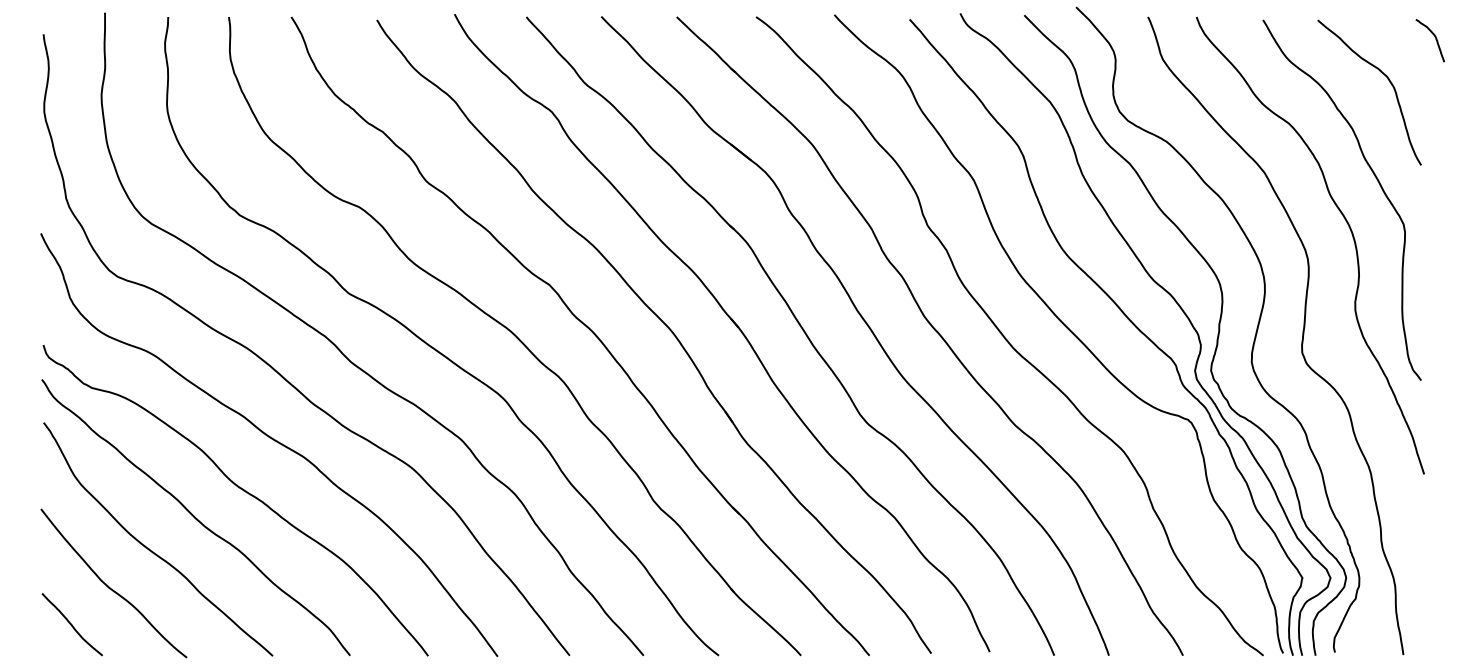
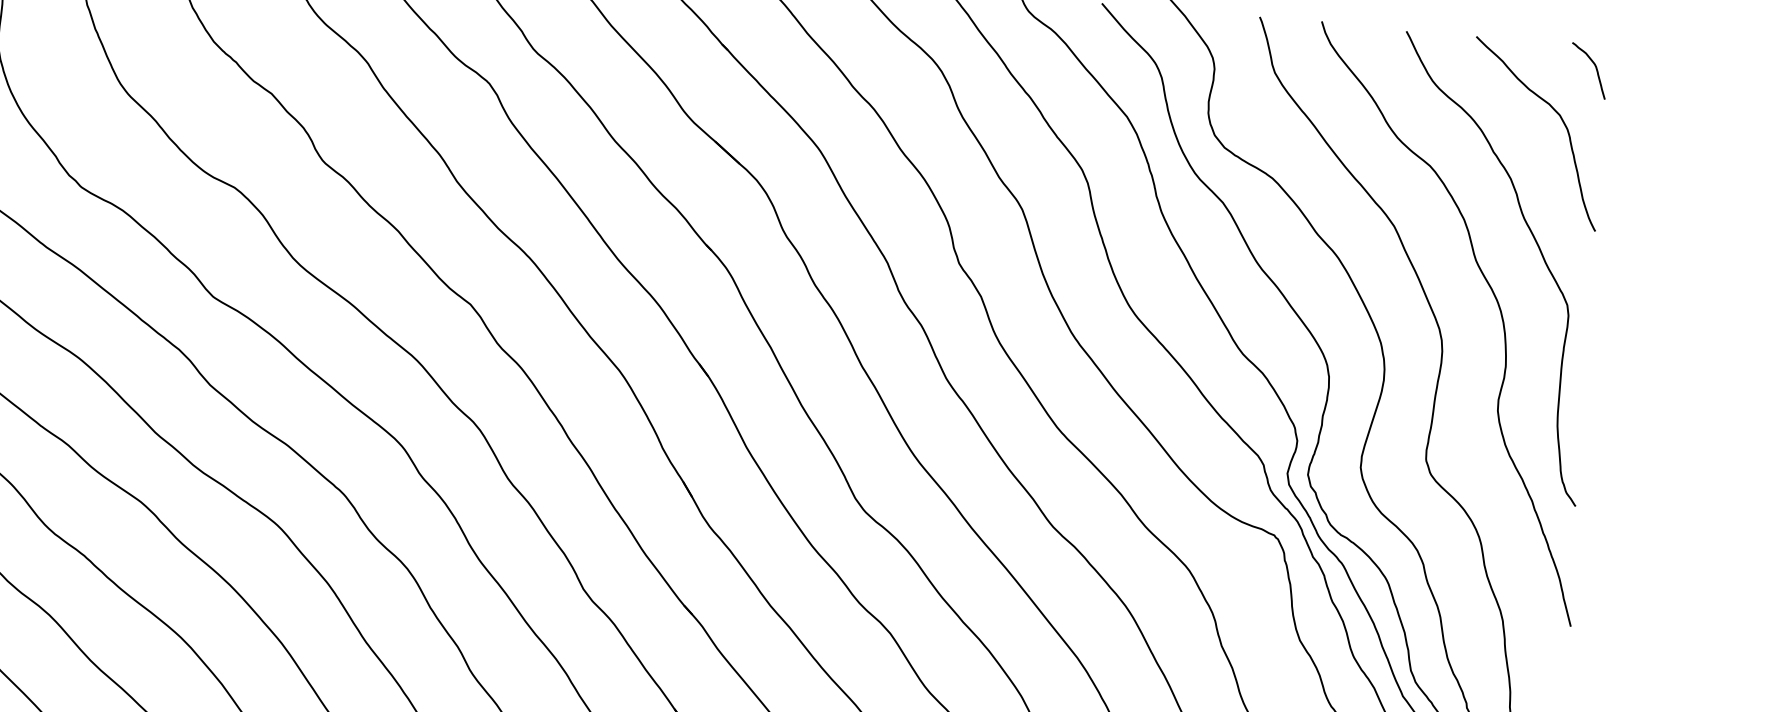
curve: (1434, 37) -> (1594, 67), moved

